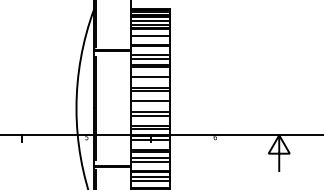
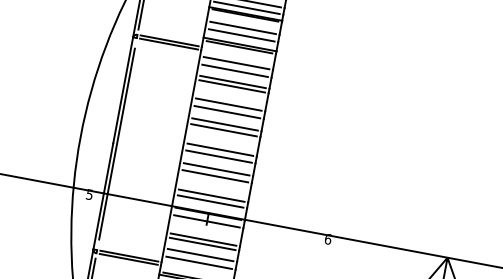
line: (150, 39) -> (241, 35), added
line: (150, 81) -> (227, 113), added
line: (150, 104) -> (219, 155), added

